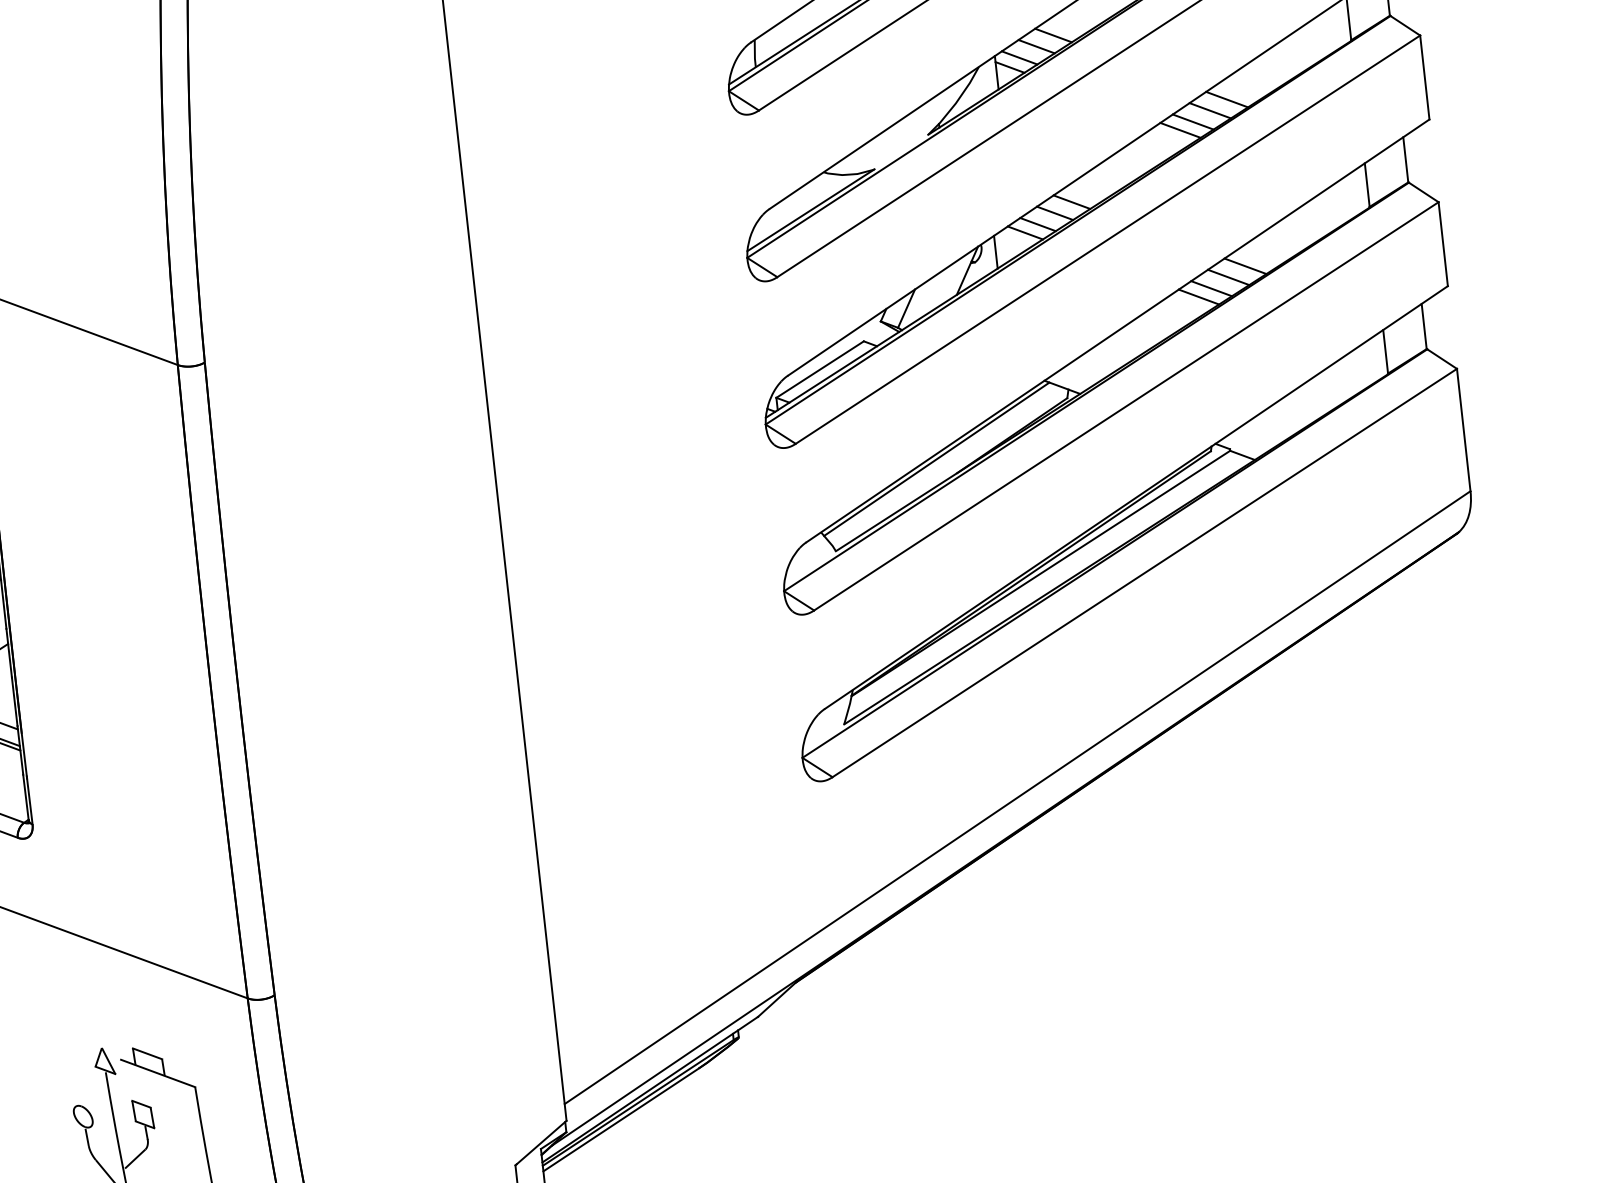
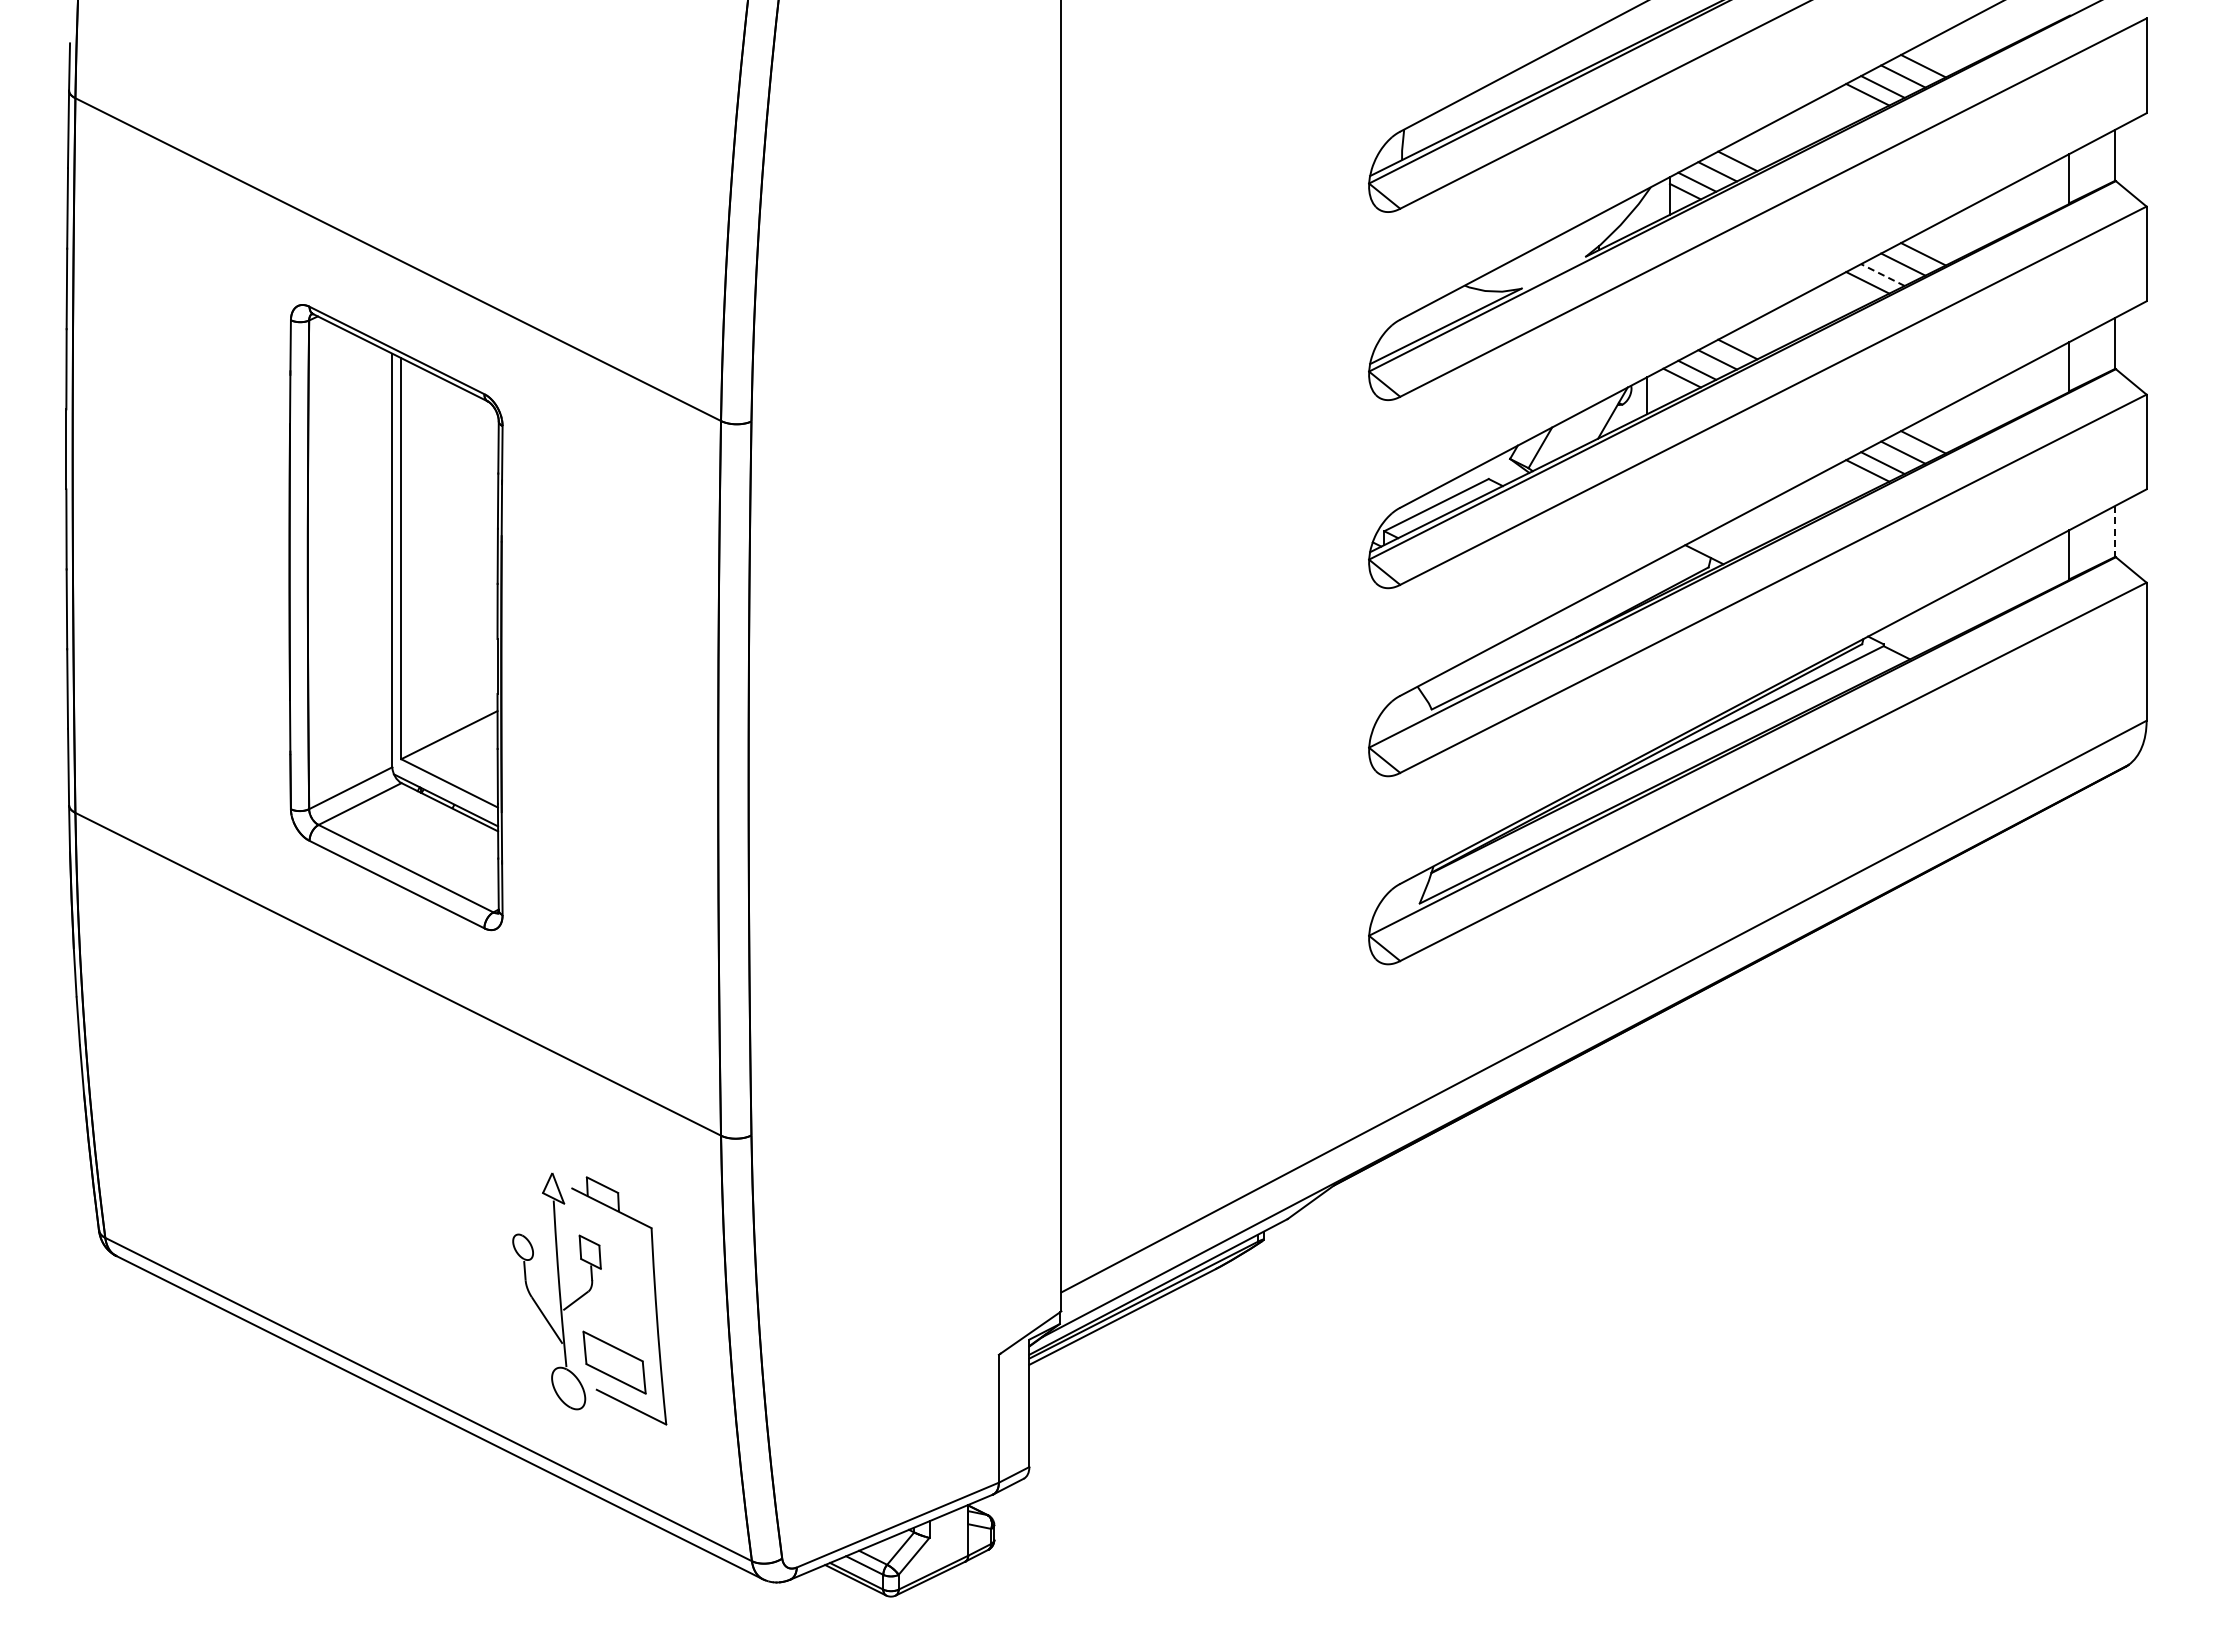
line: (1192, 121) -> (1882, 274), solid -> dashed
line: (1424, 326) -> (2115, 531), solid -> dashed
line: (936, 459) -> (1555, 619), removed

